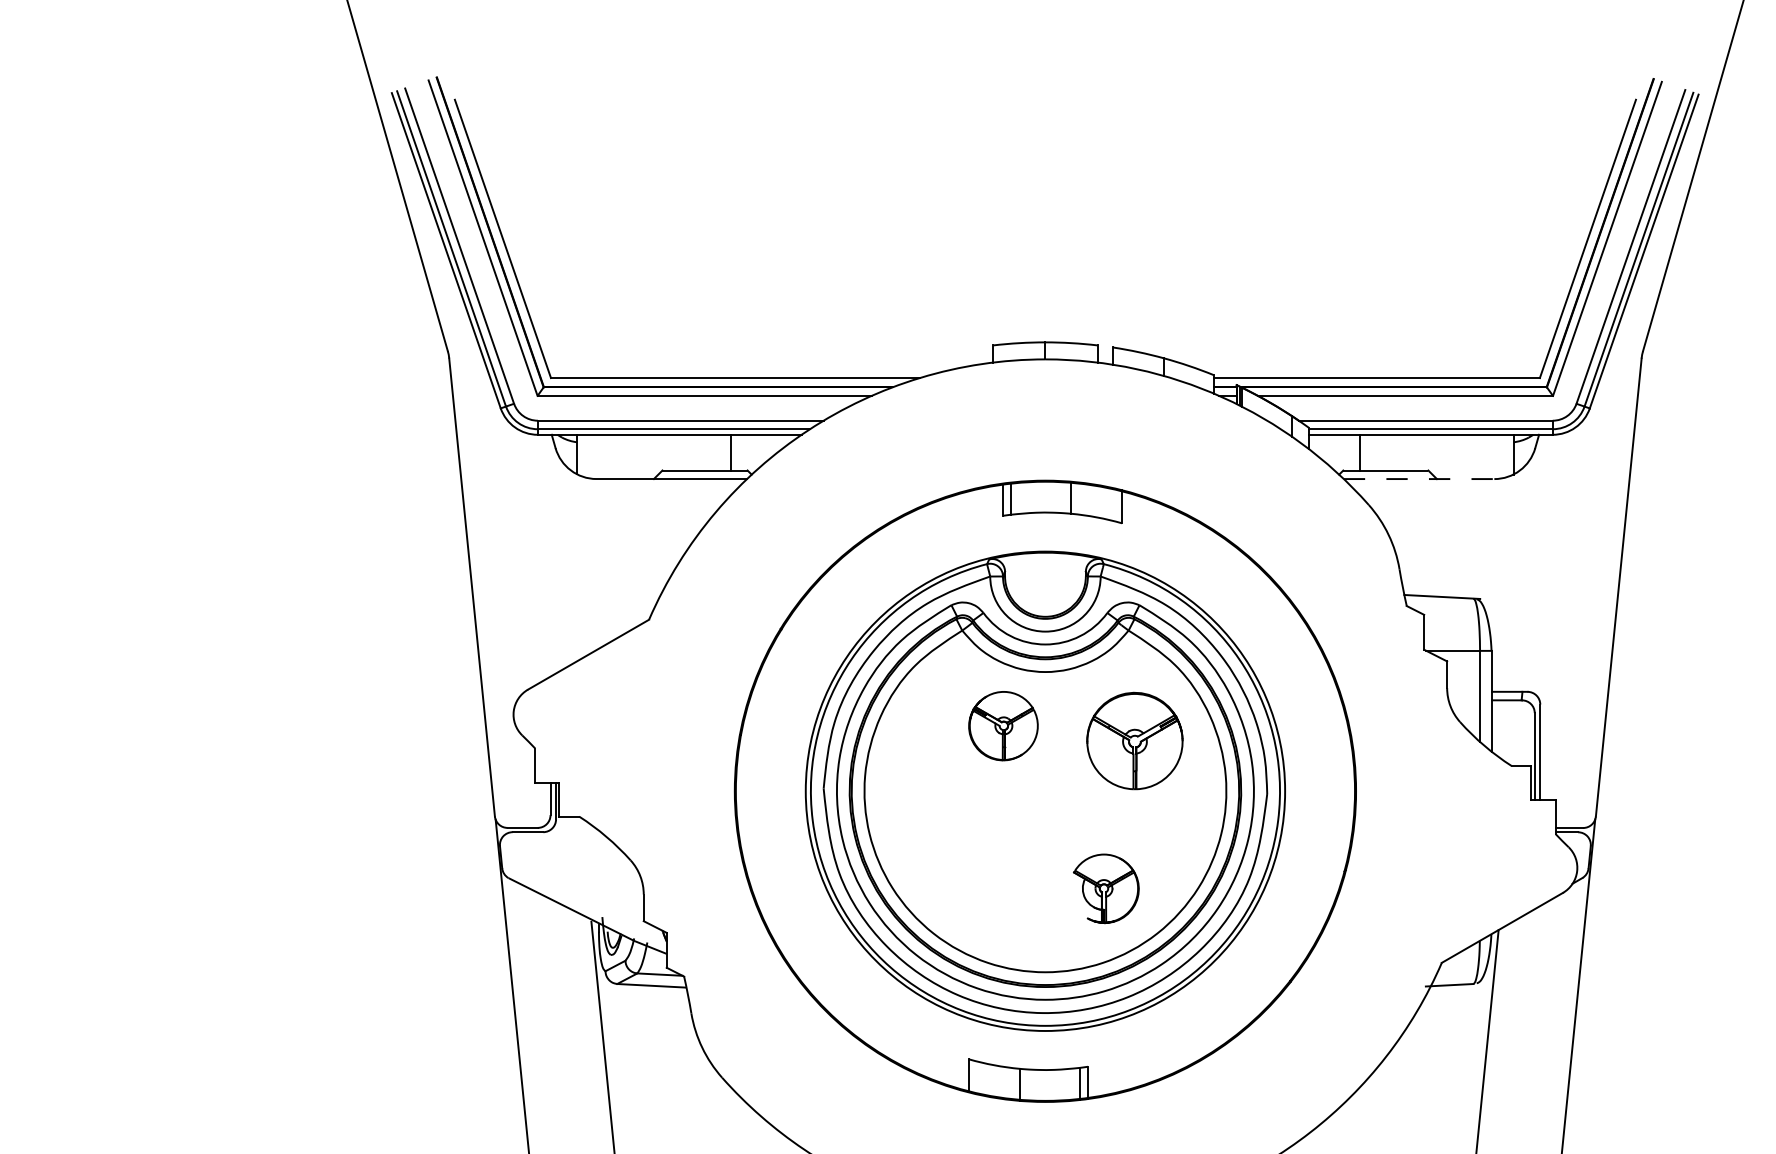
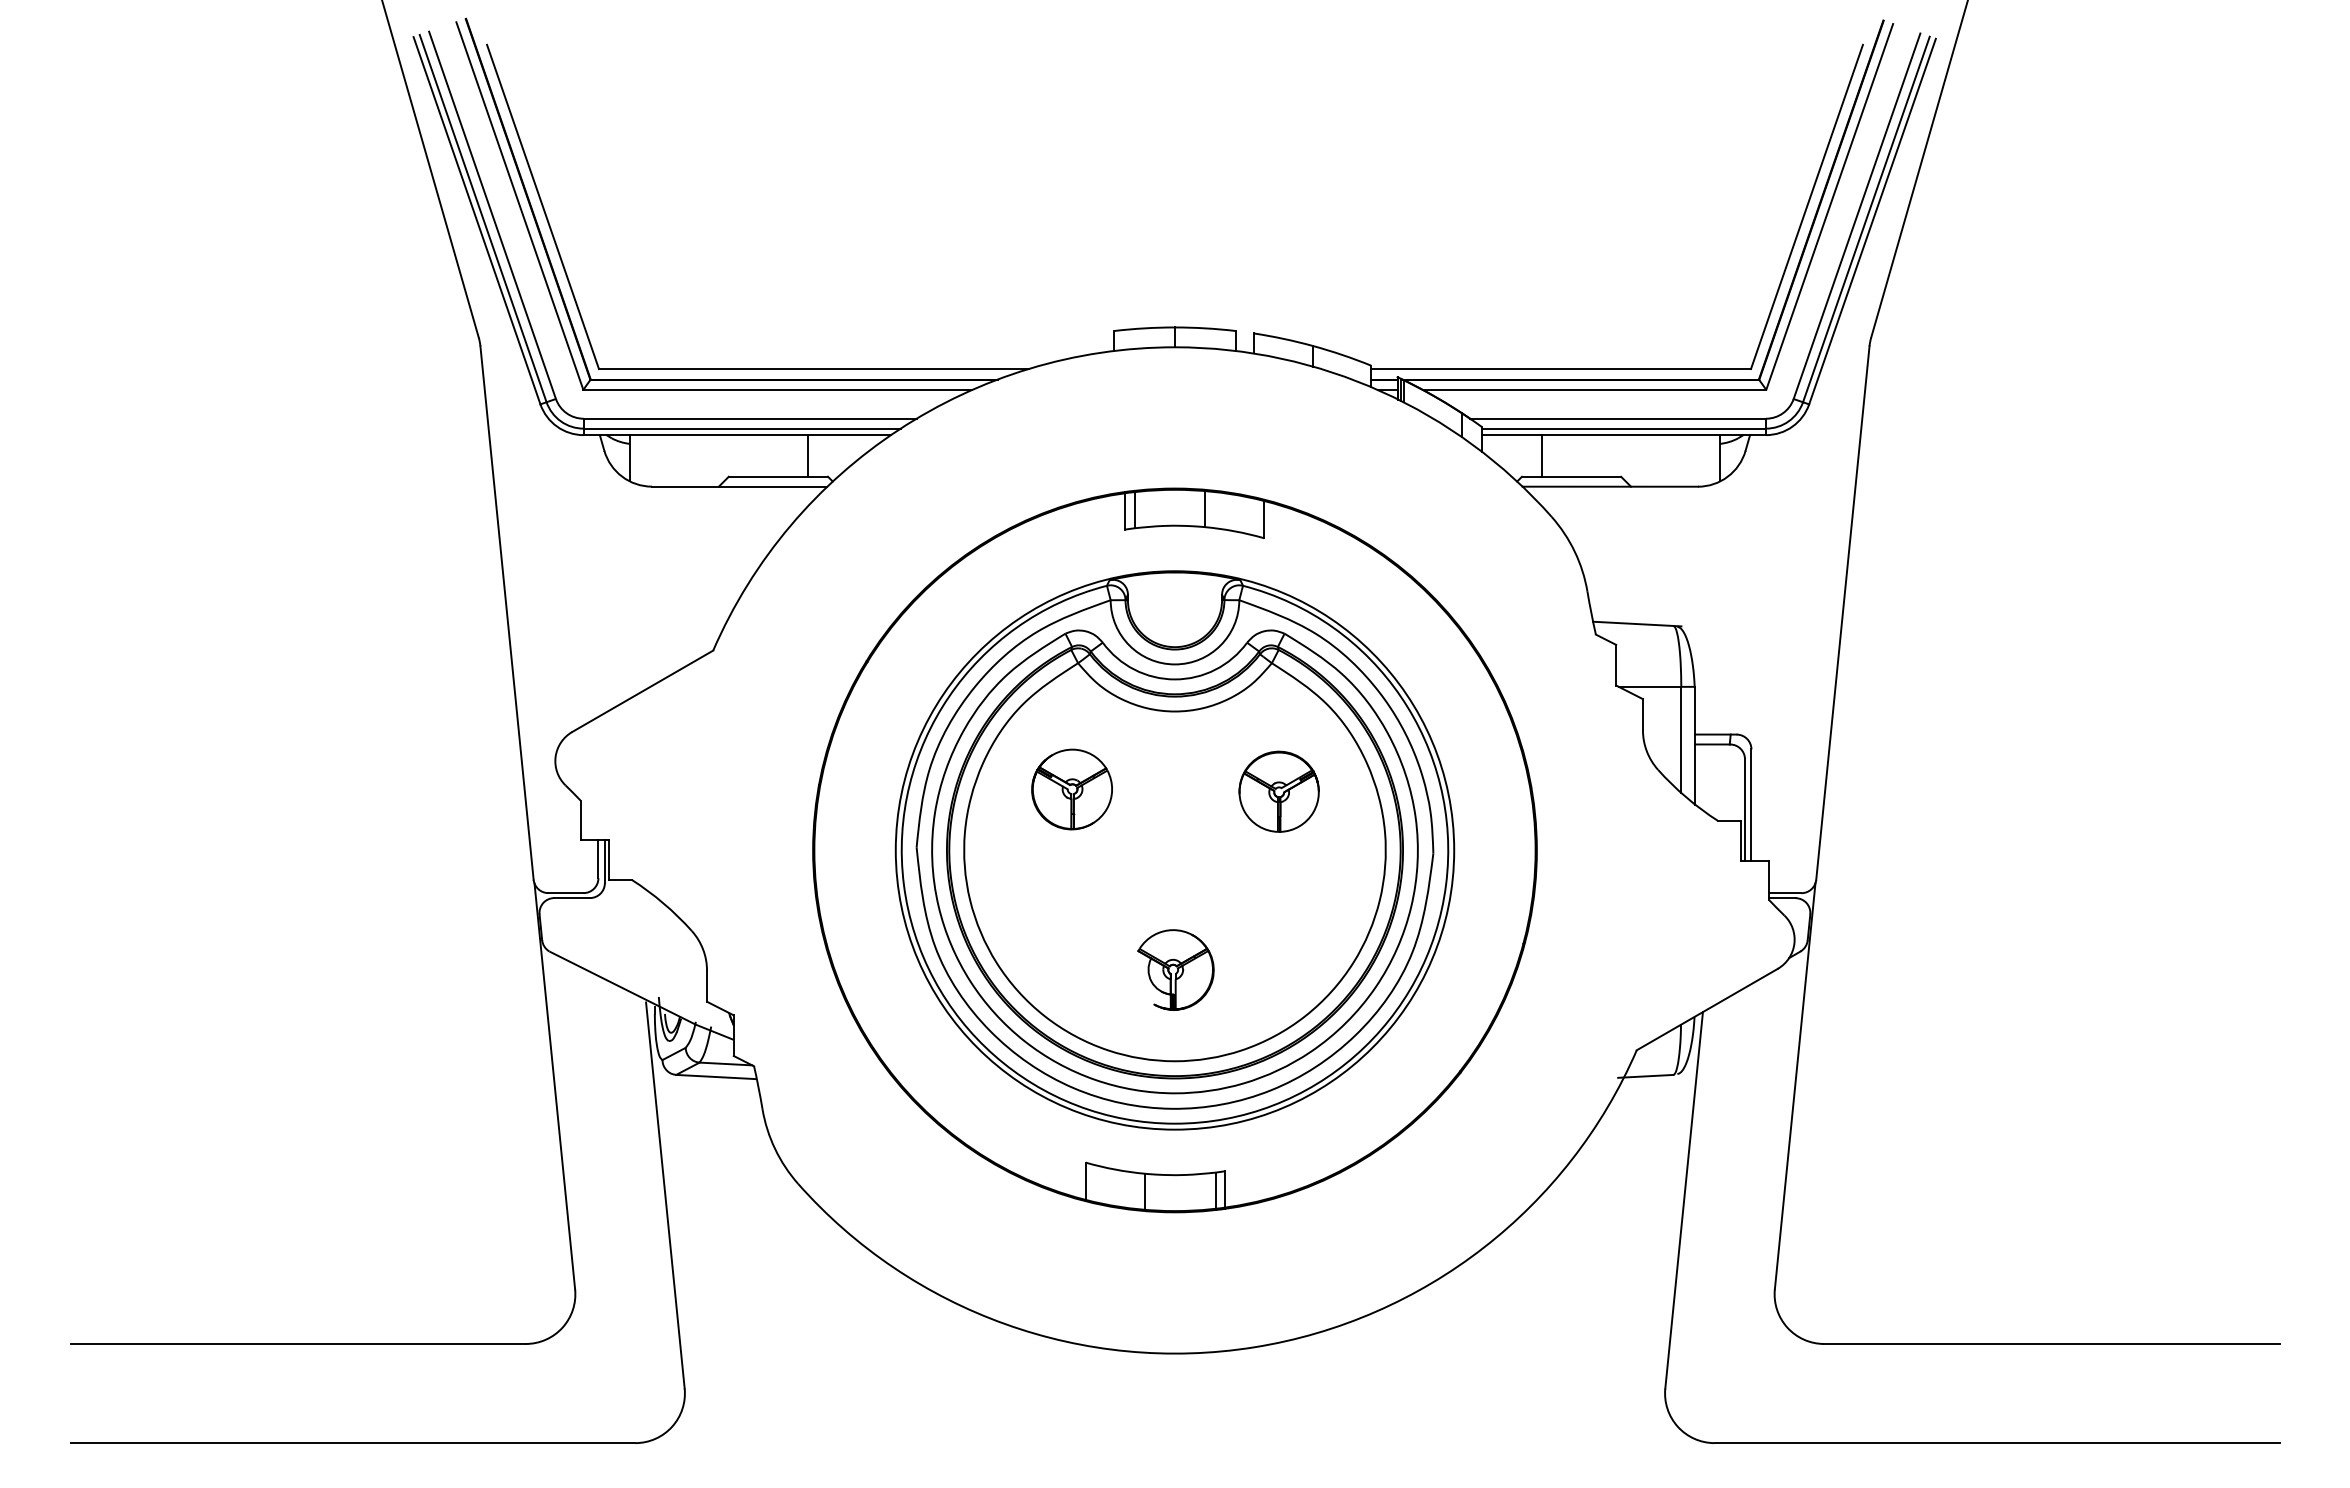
line: (1419, 478) -> (1610, 486), dashed -> solid
part: (1002, 726) -> (1071, 789), moved
part: (1134, 740) -> (1278, 791), size x0.71
part: (1105, 888) -> (1175, 969), moved

